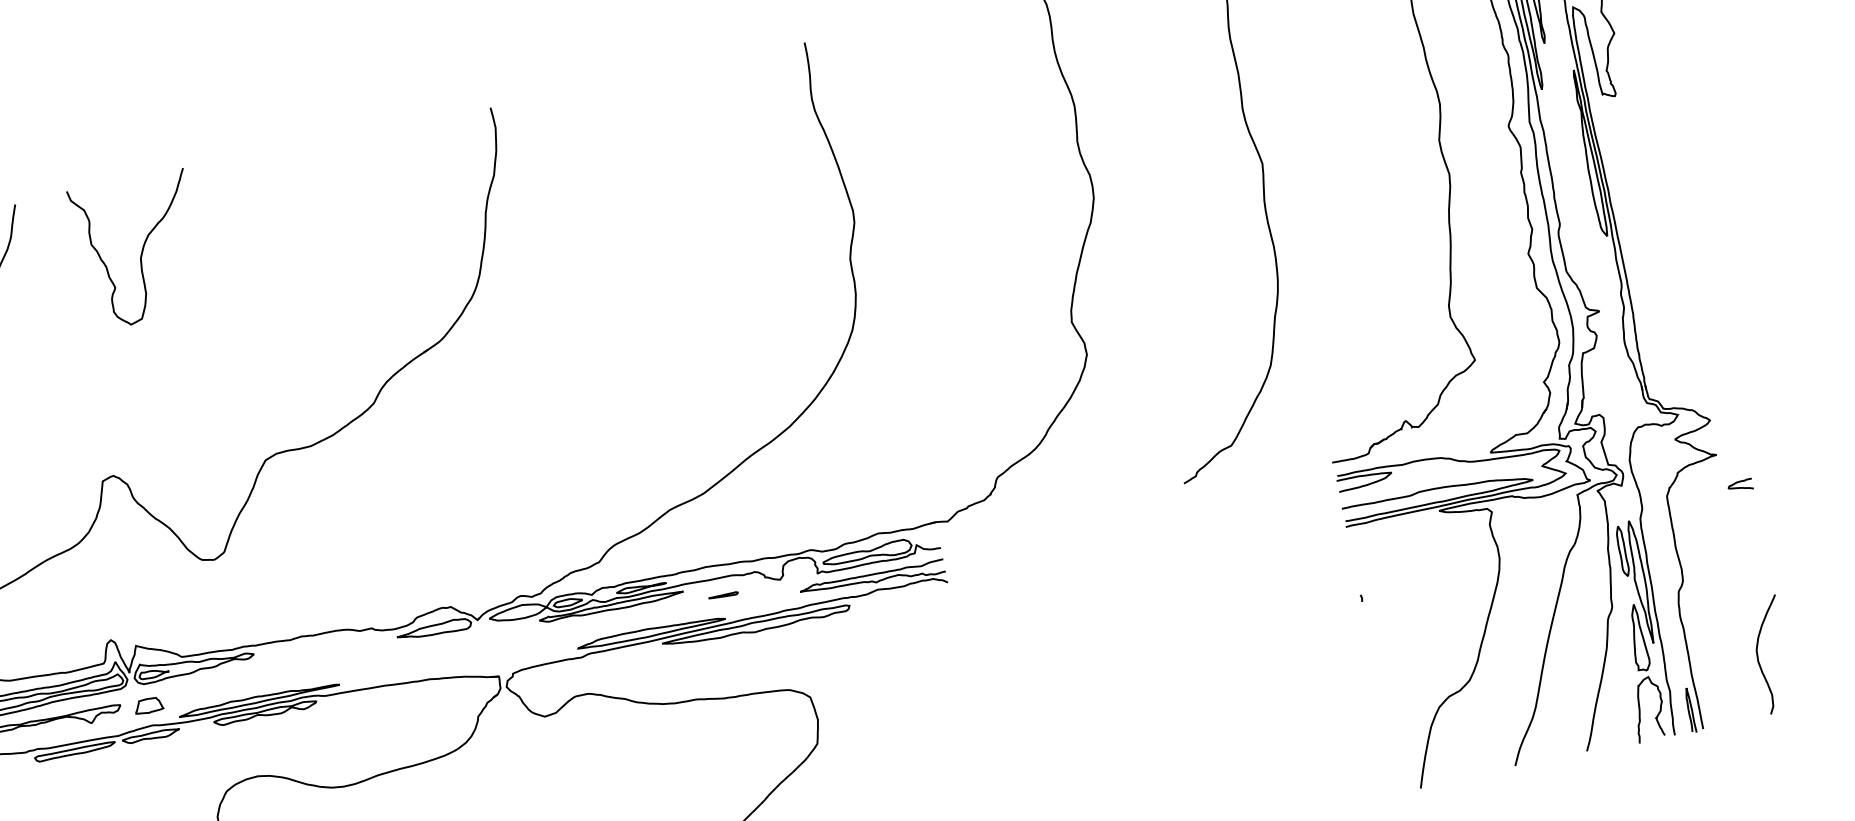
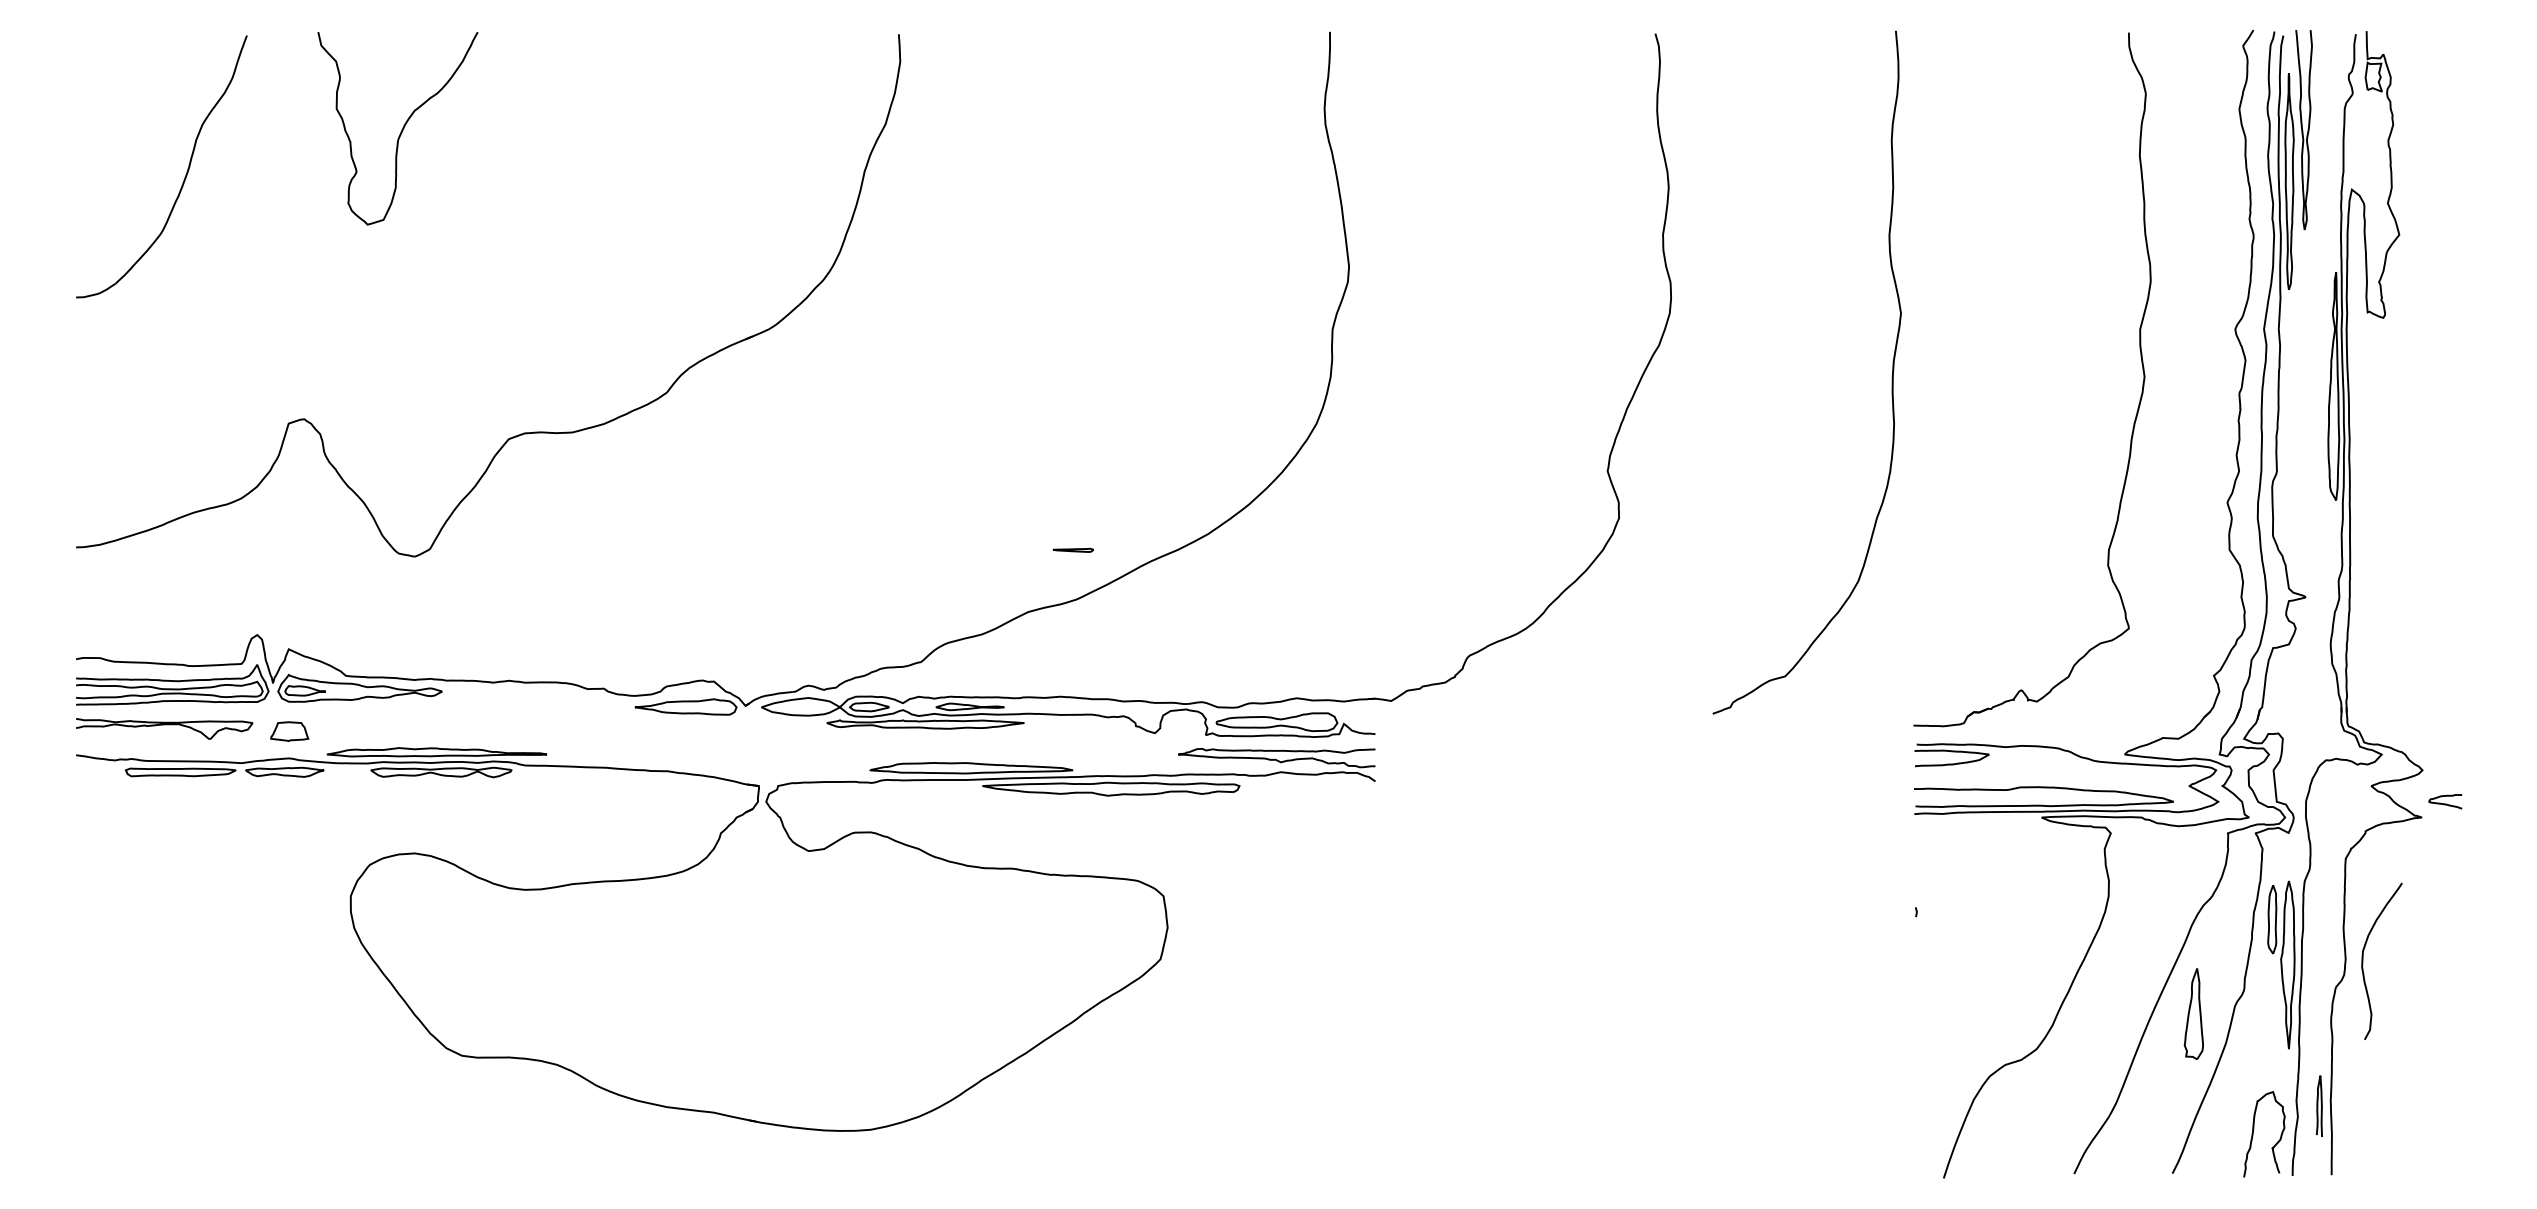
curve: (1740, 487) -> (2445, 803), moved
part: (723, 595) -> (1073, 549), moved
part: (1637, 637) -> (2193, 1013), moved
curve: (1758, 657) -> (2363, 961), moved
curve: (1689, 710) -> (2318, 1106), moved

